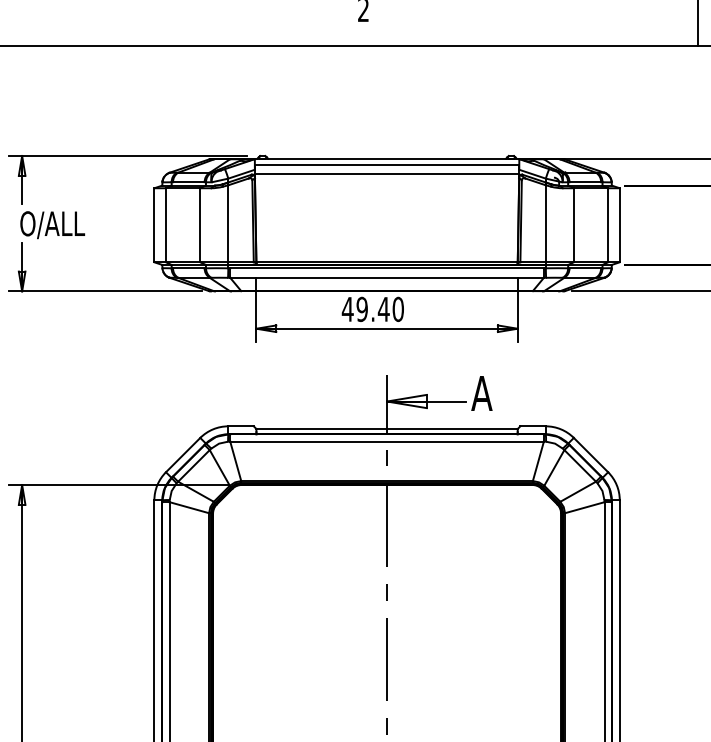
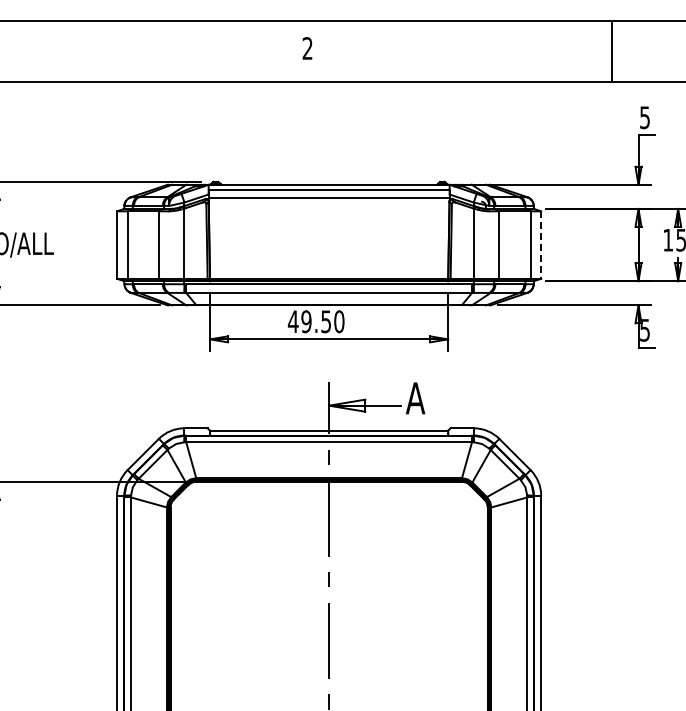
line: (620, 225) -> (541, 245), solid -> dashed
text: (383, 309) -> (325, 321), 49.40 -> 49.50

